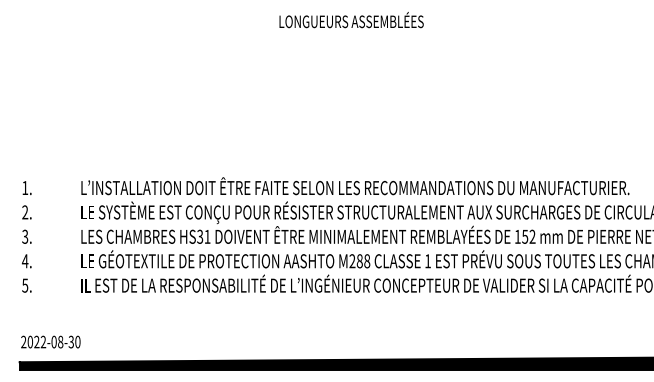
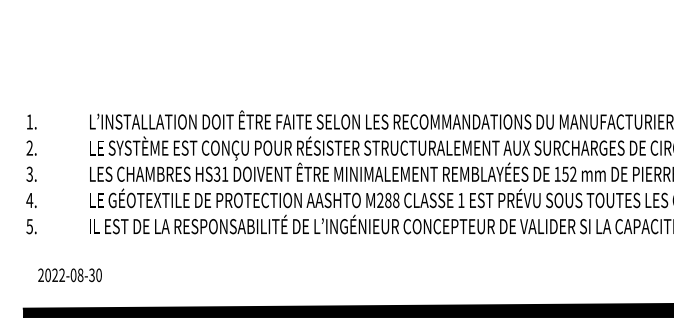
text: (50, 341) -> (69, 274), moved

